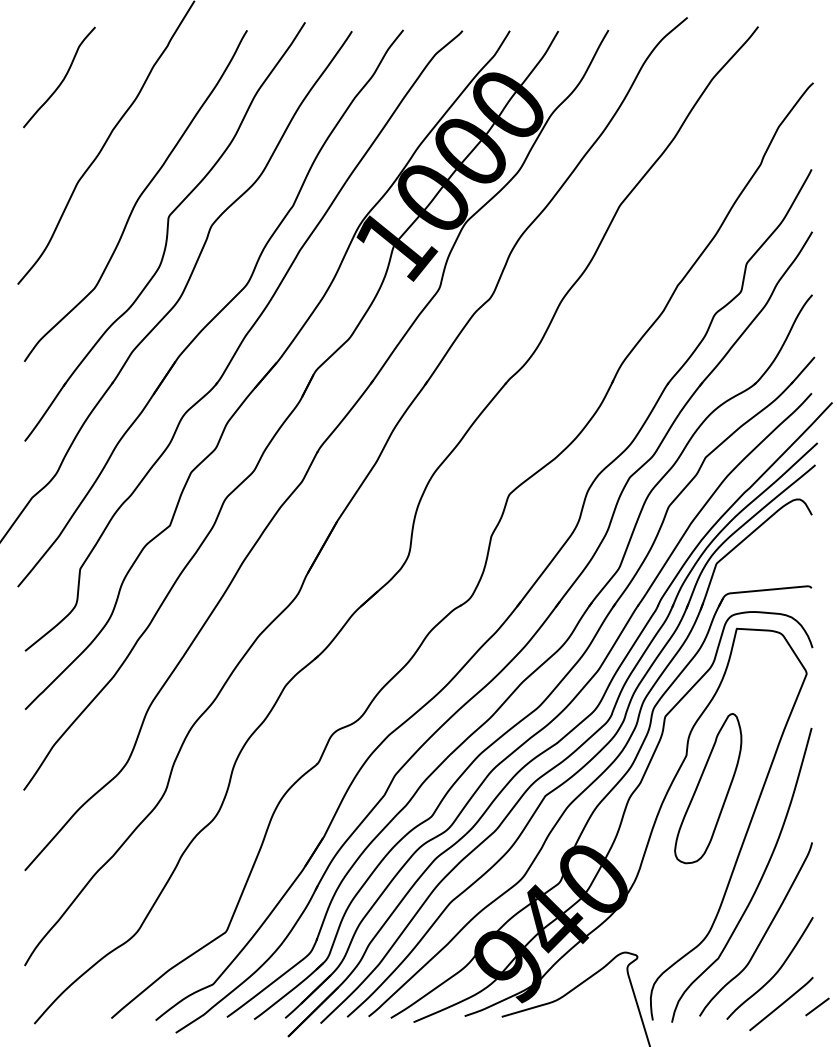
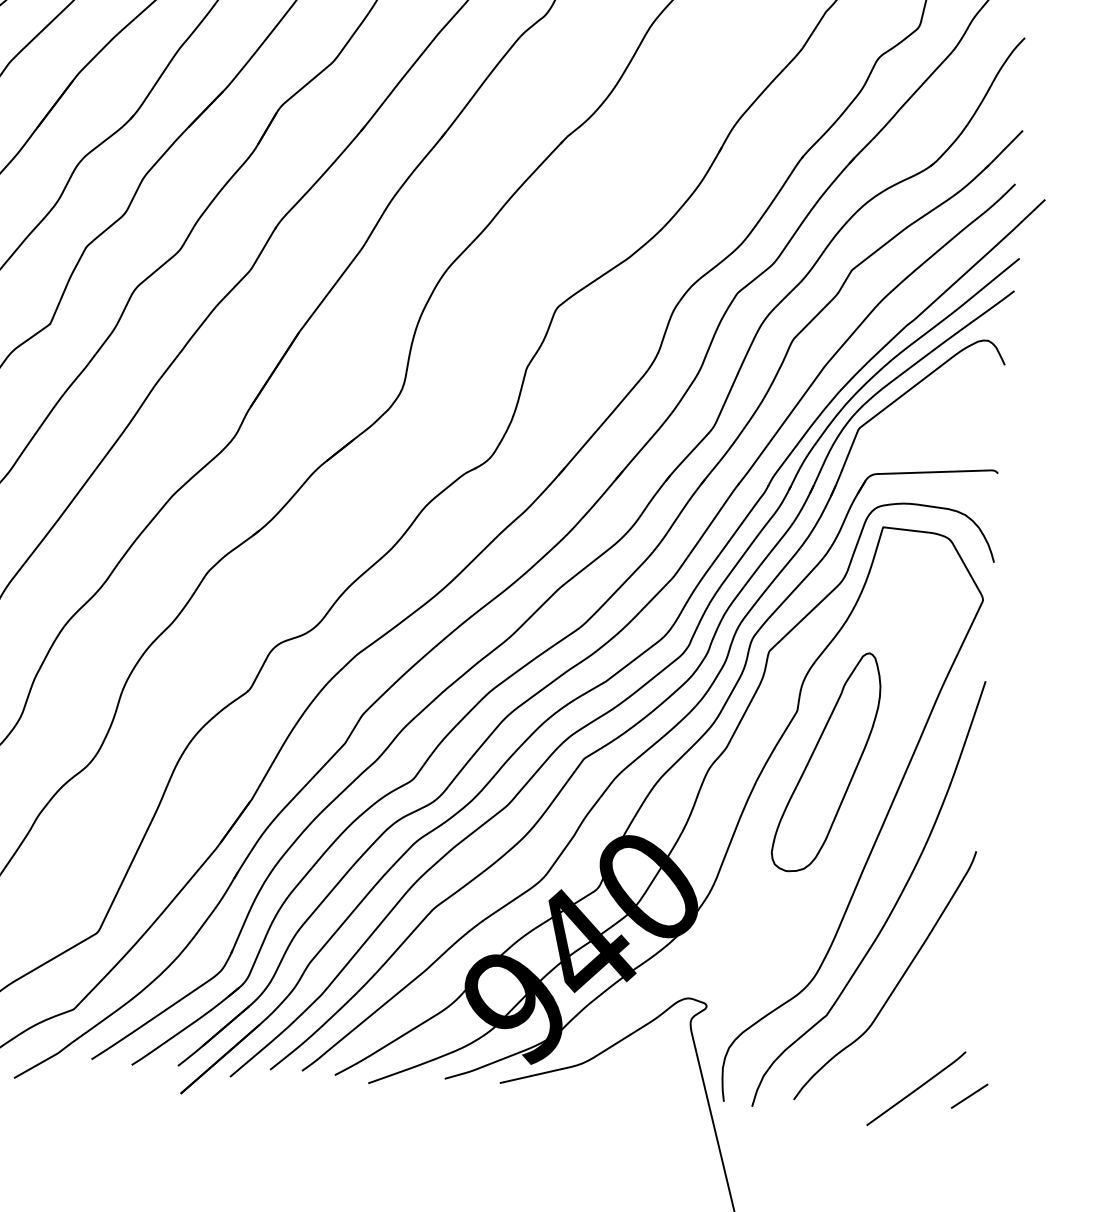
curve: (774, 973) -> (908, 1042), removed

